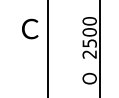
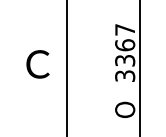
text: (30, 28) -> (38, 63), moved
text: (89, 37) -> (124, 52), 2500 -> 3367

